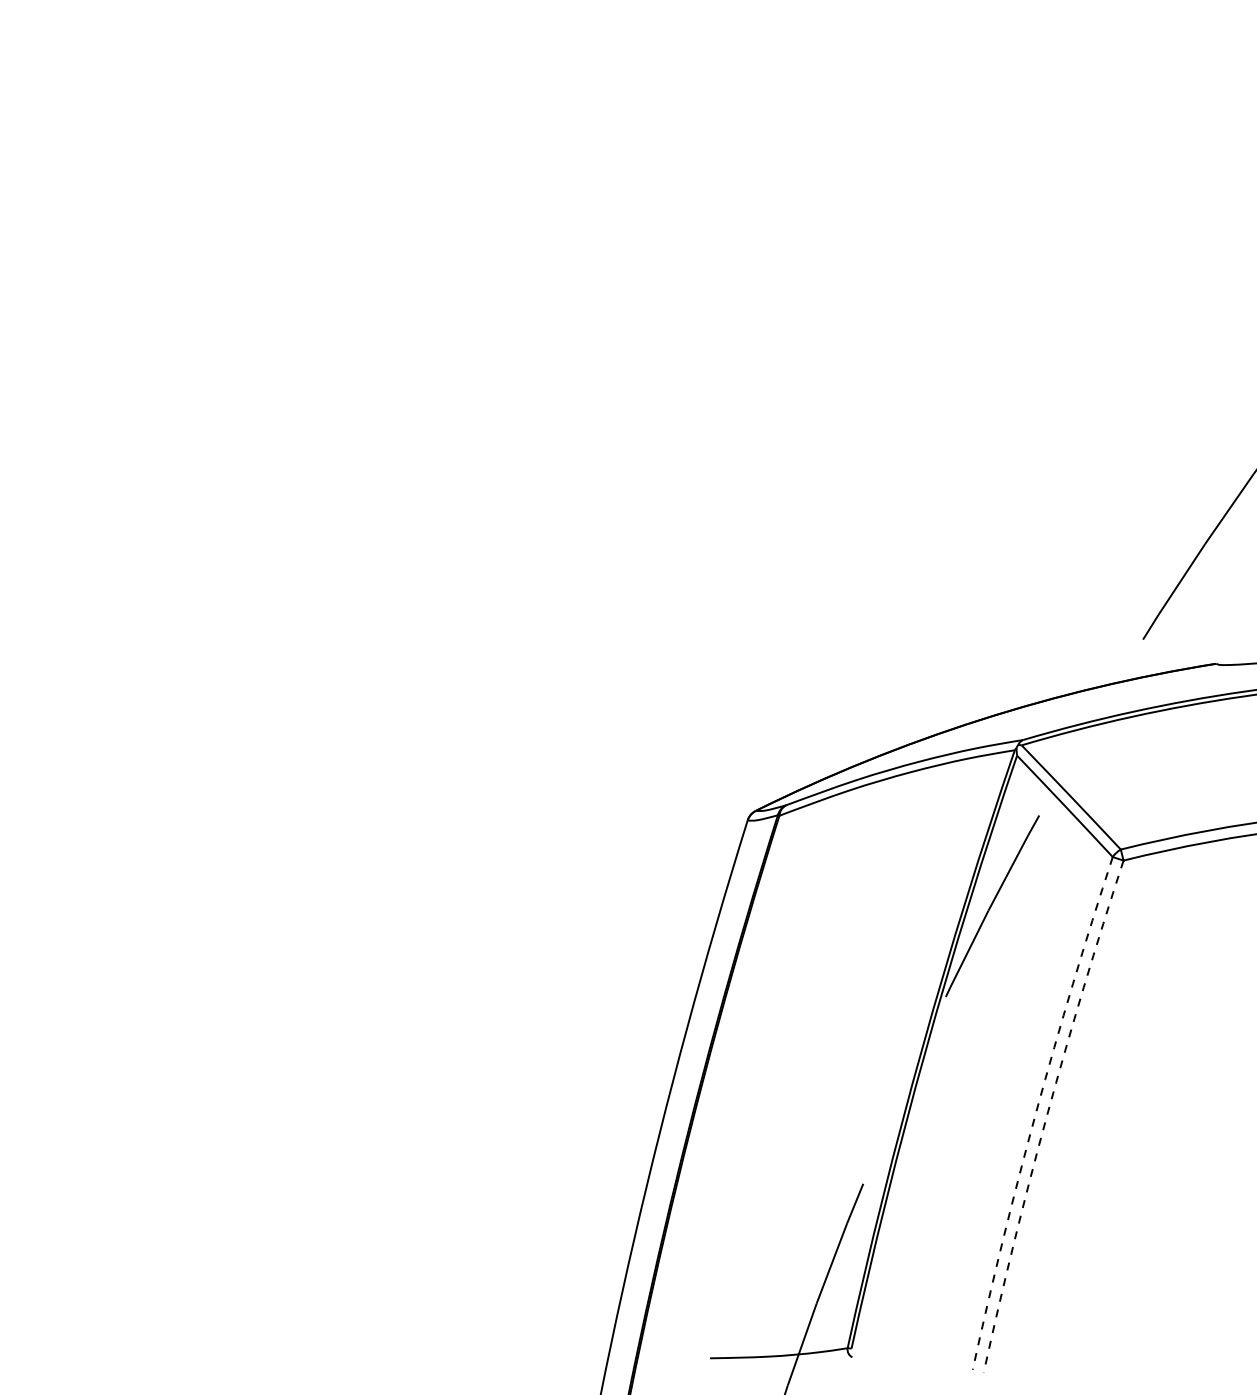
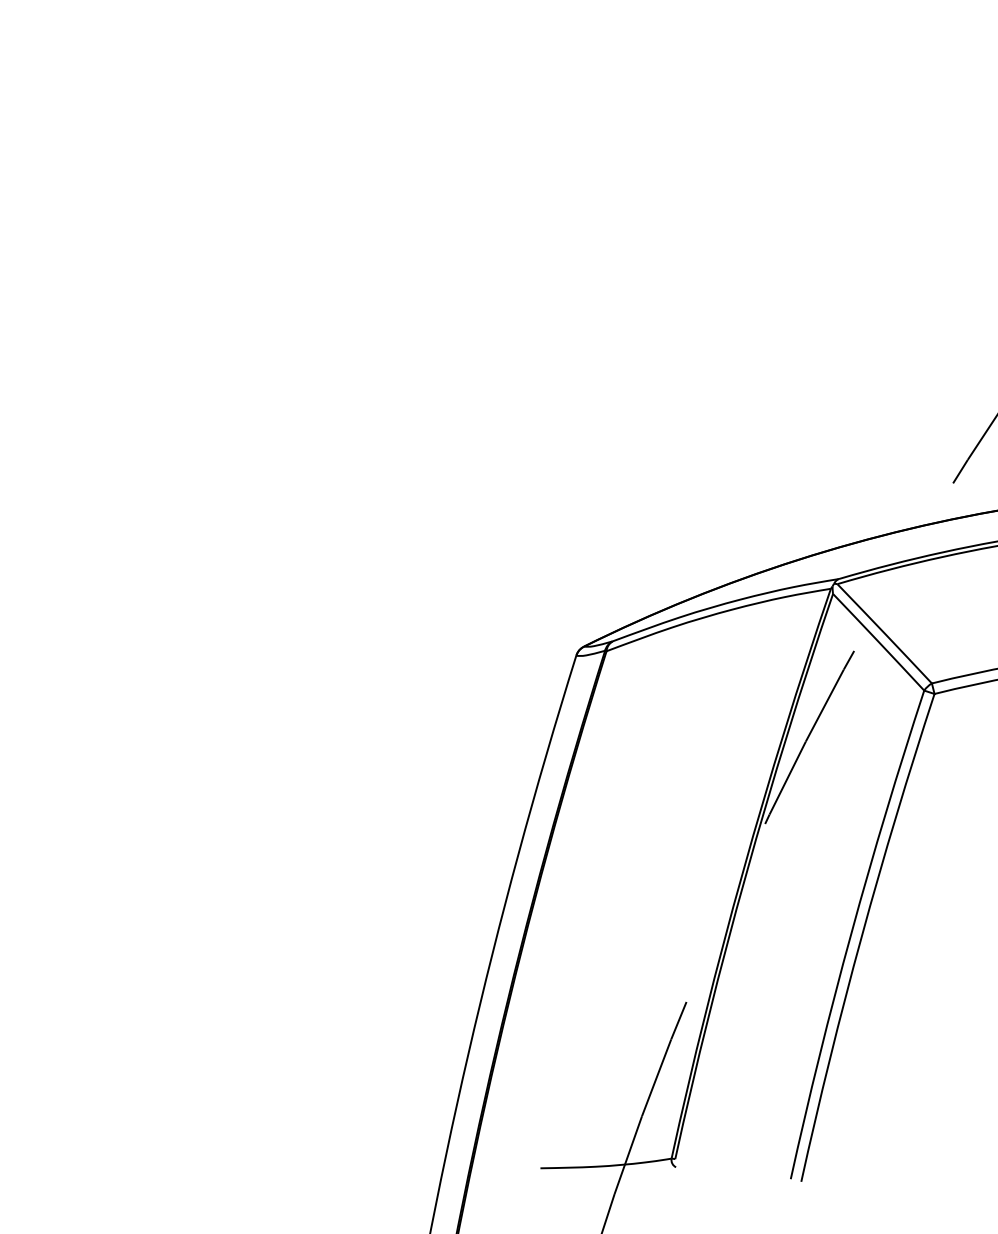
arc: (1036, 1111) -> (851, 933), dashed -> solid
arc: (1047, 1114) -> (862, 935), dashed -> solid

